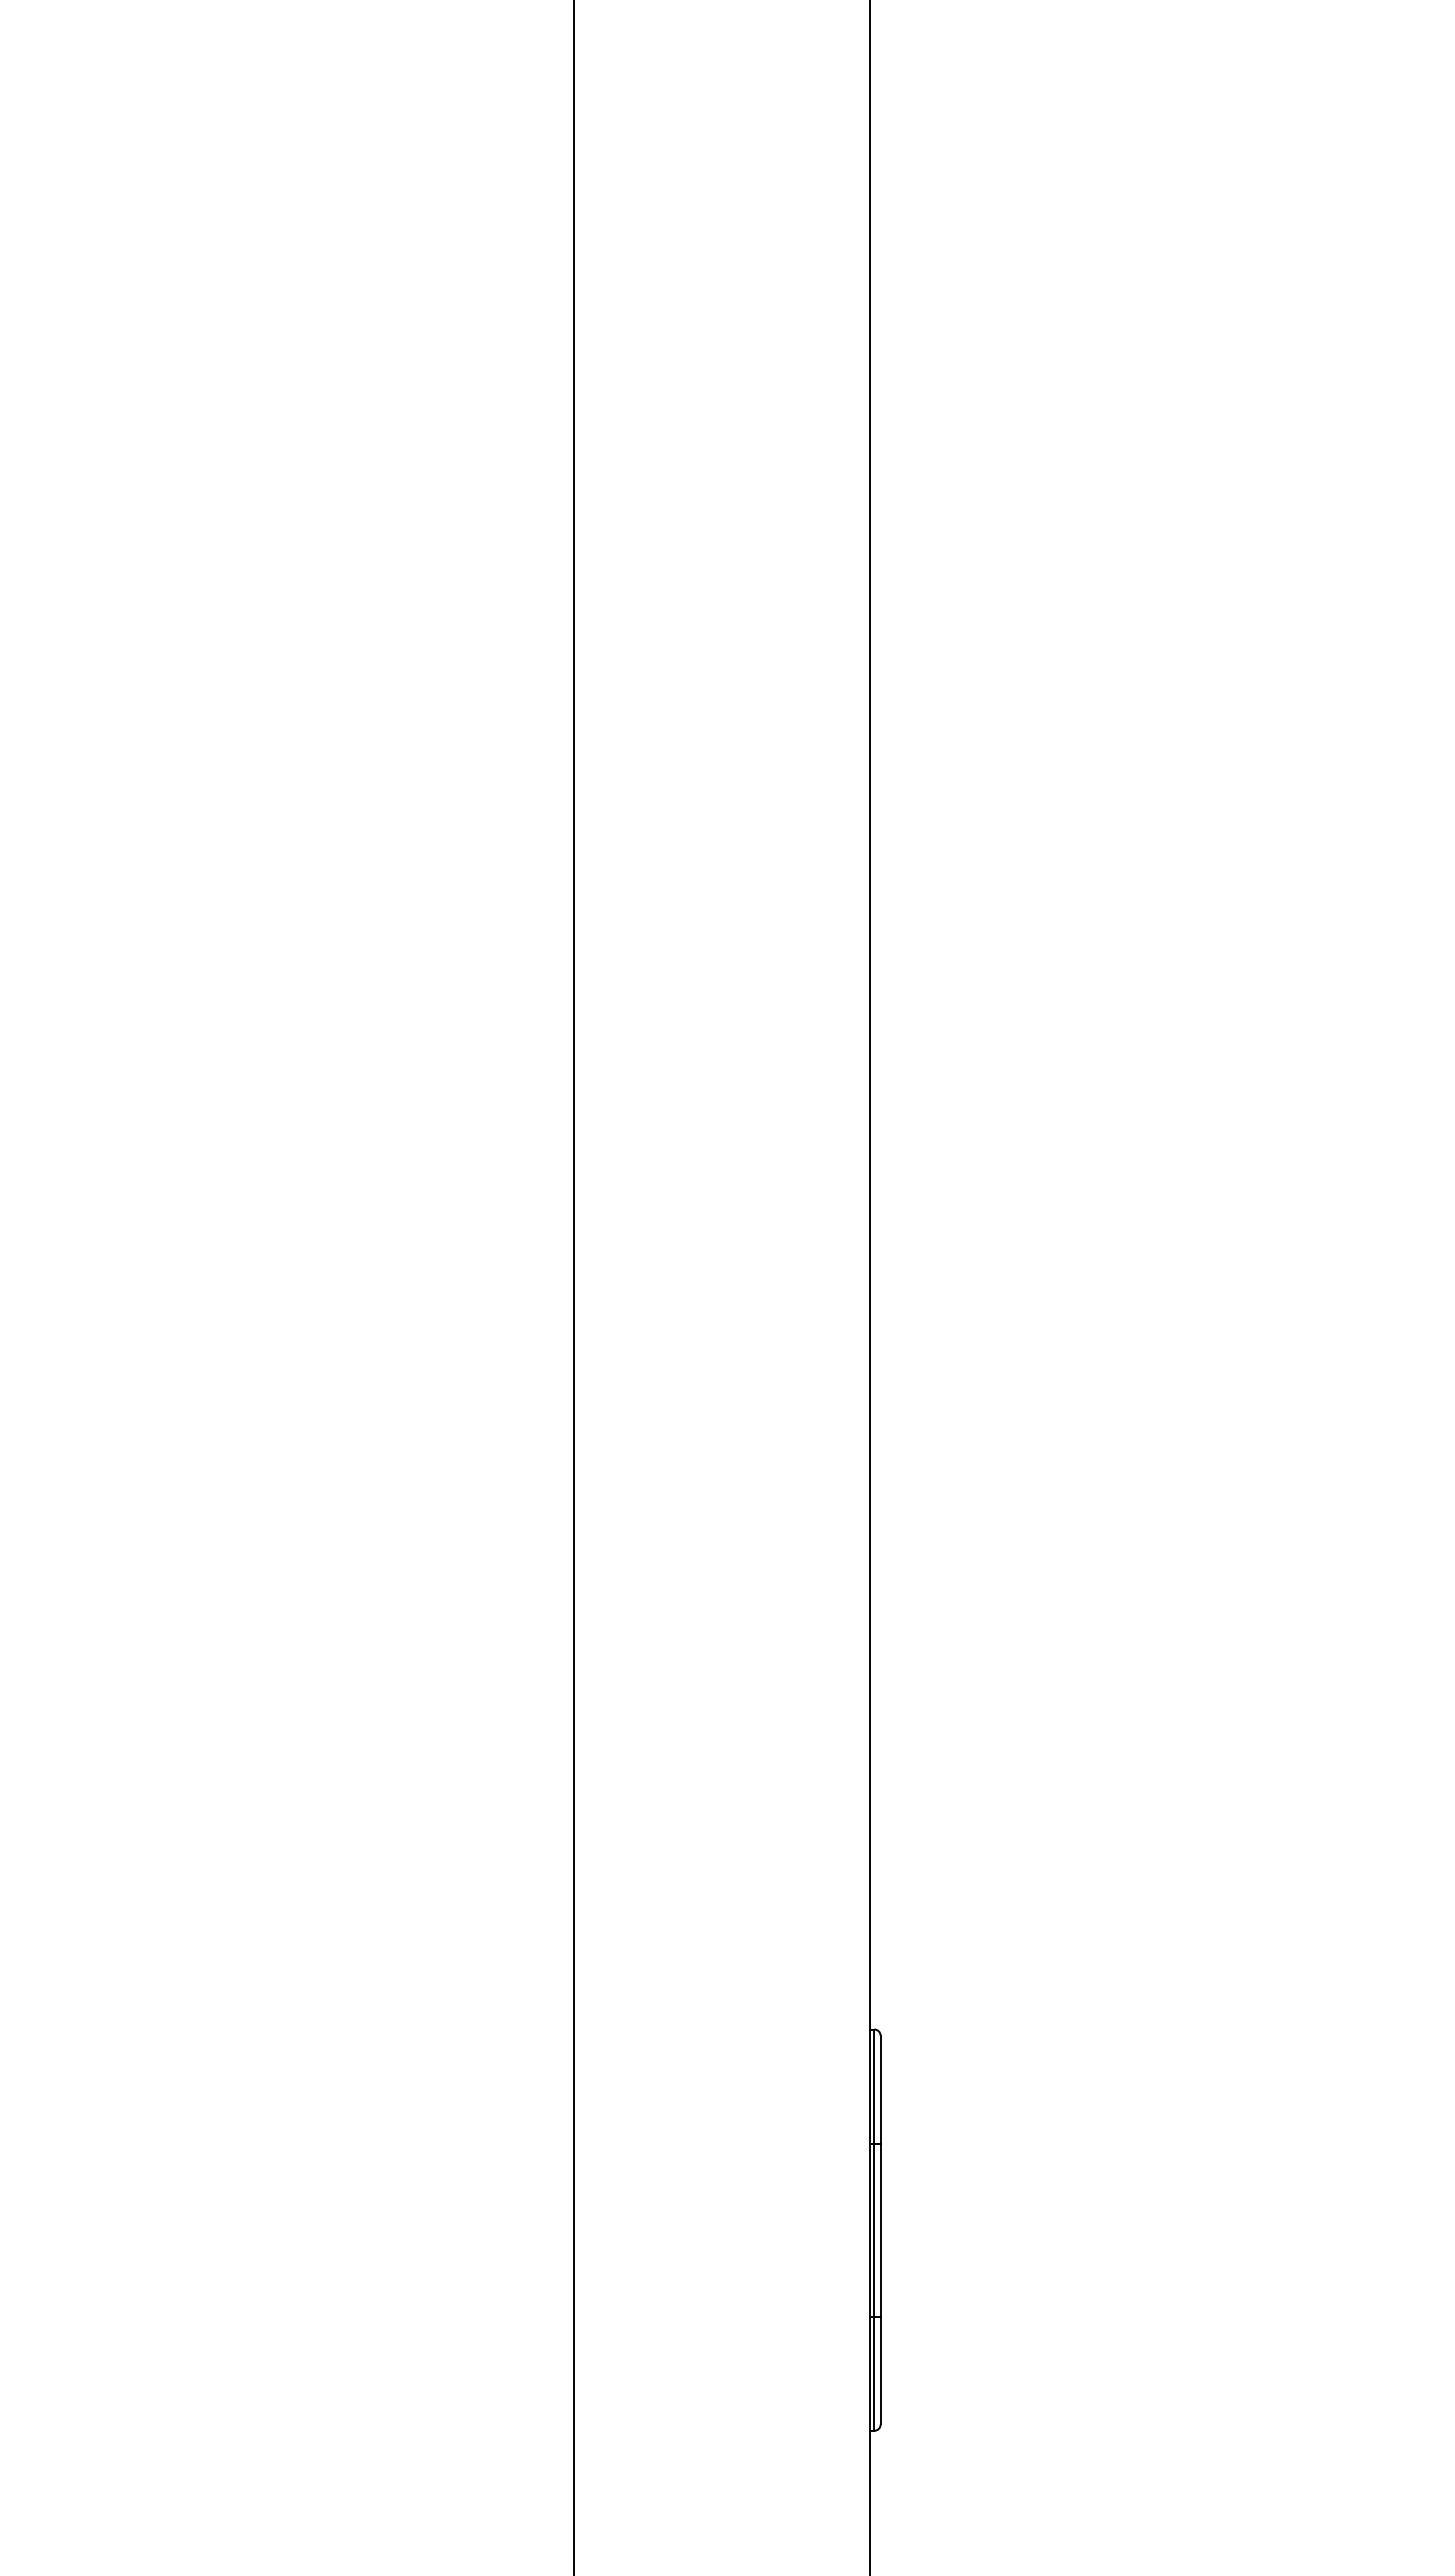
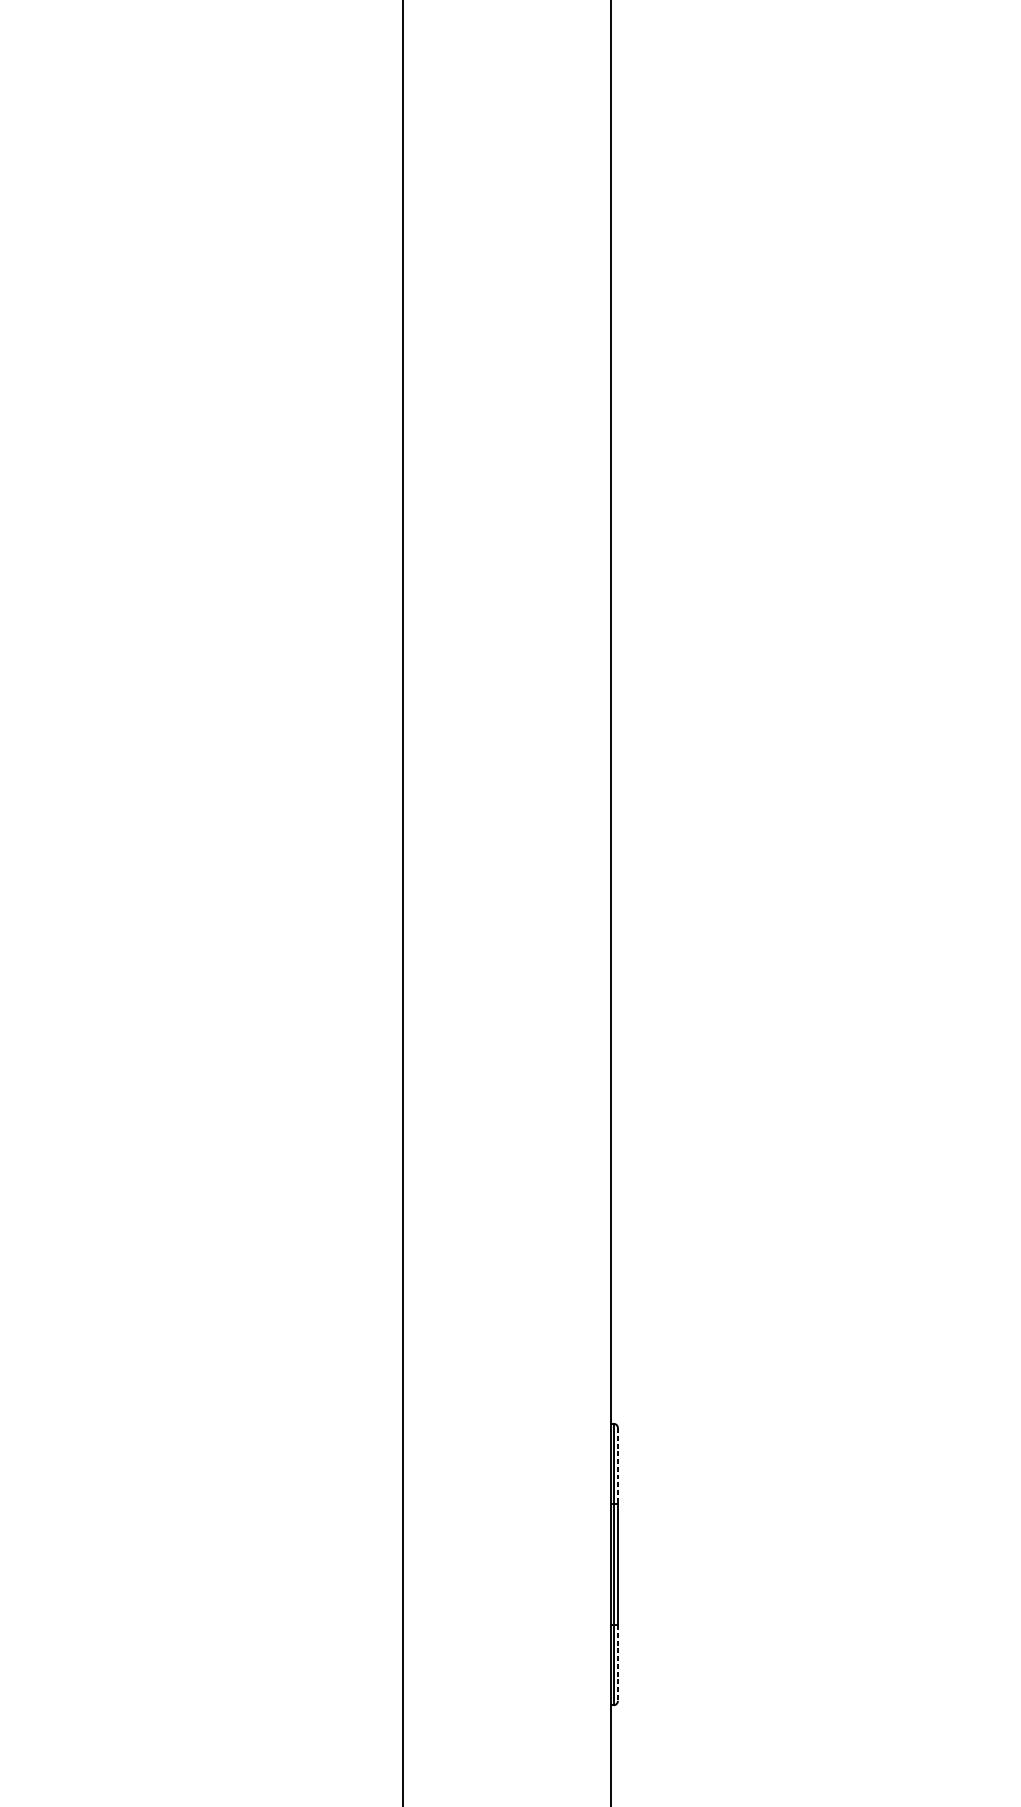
line: (880, 2089) -> (617, 1465), solid -> dashed
line: (880, 2370) -> (617, 1662), solid -> dashed

